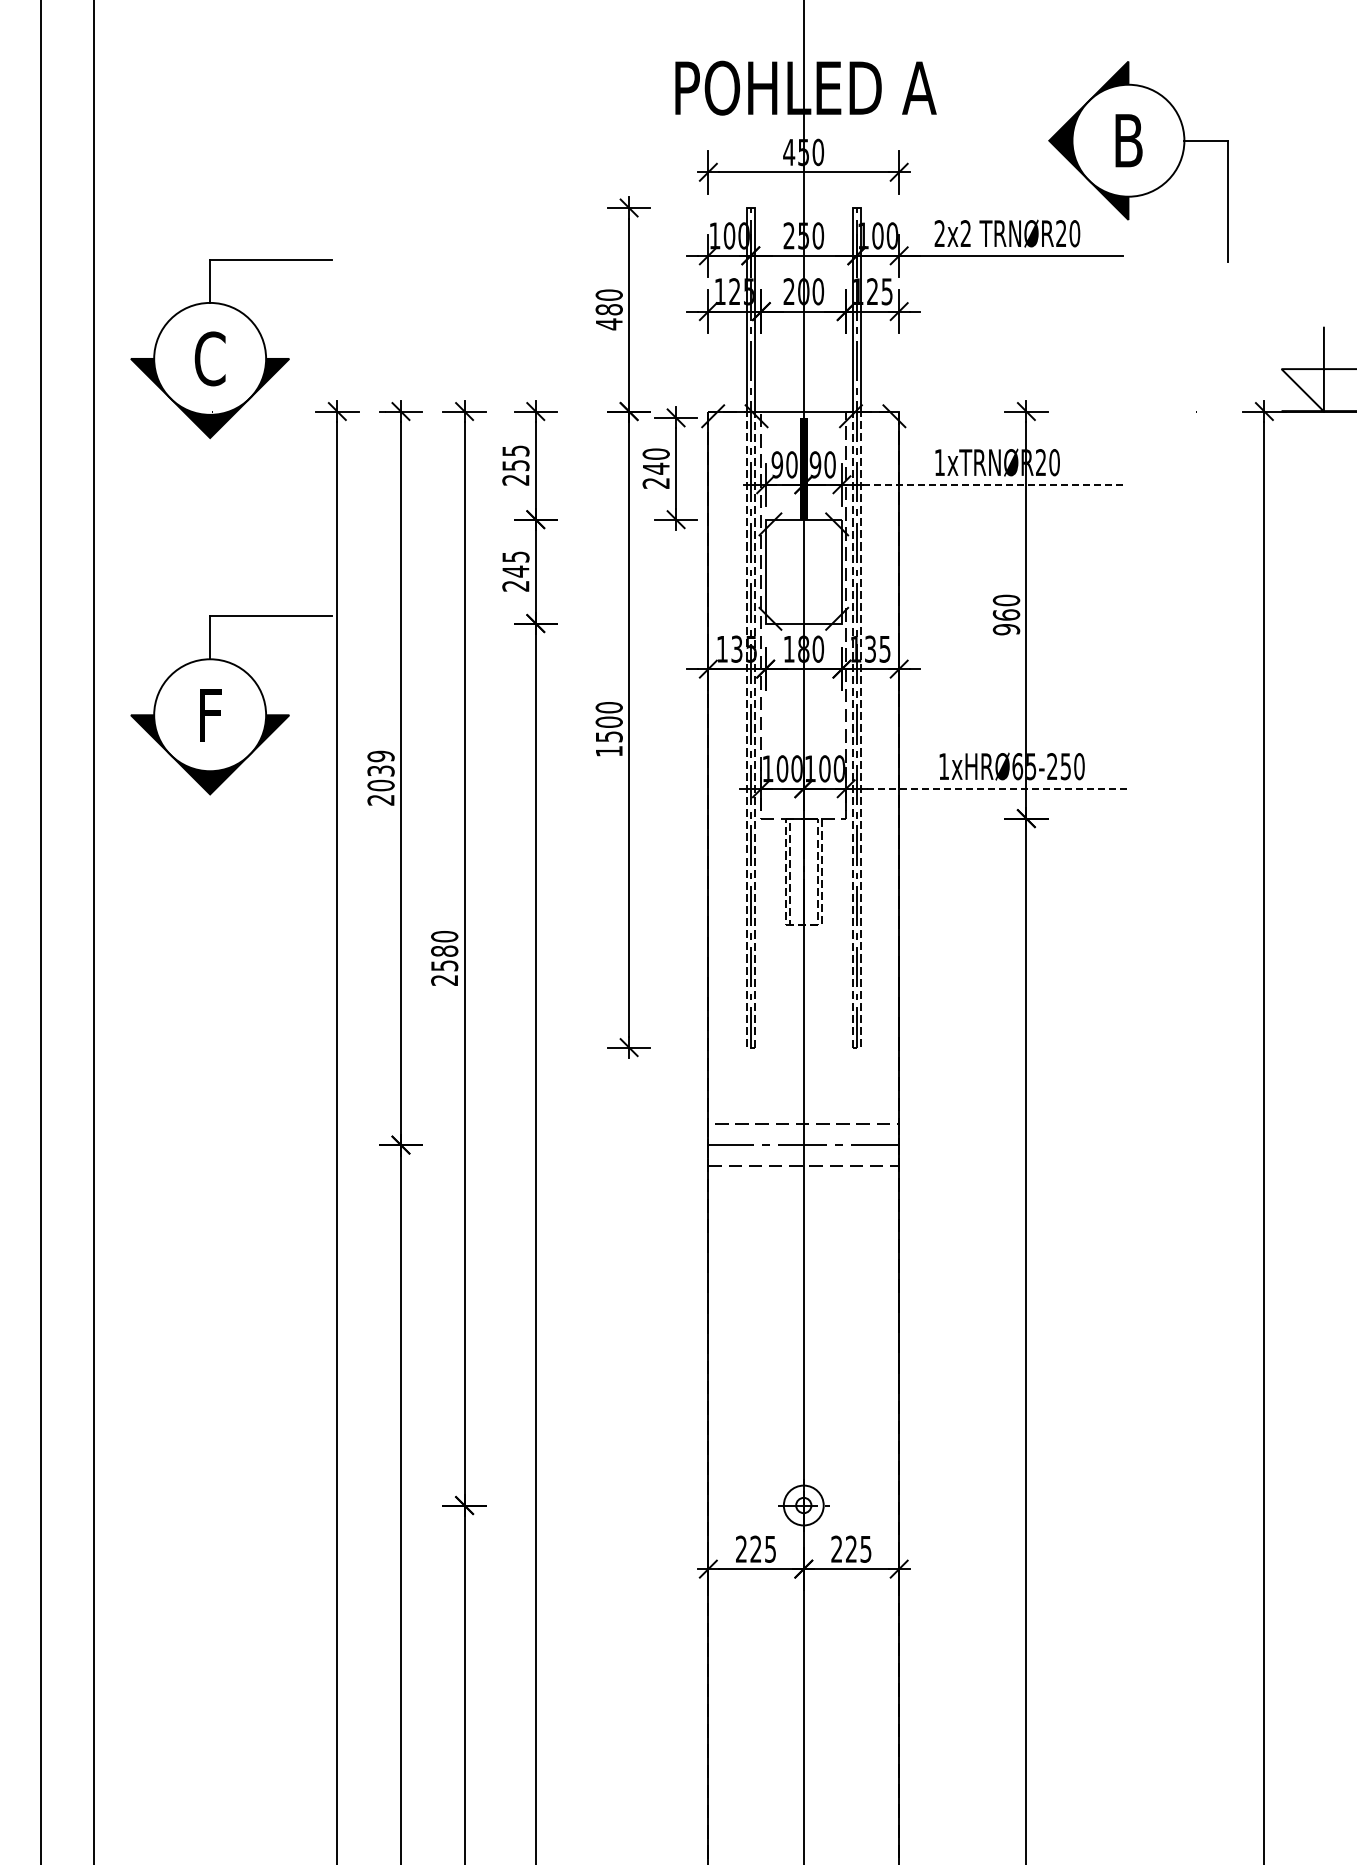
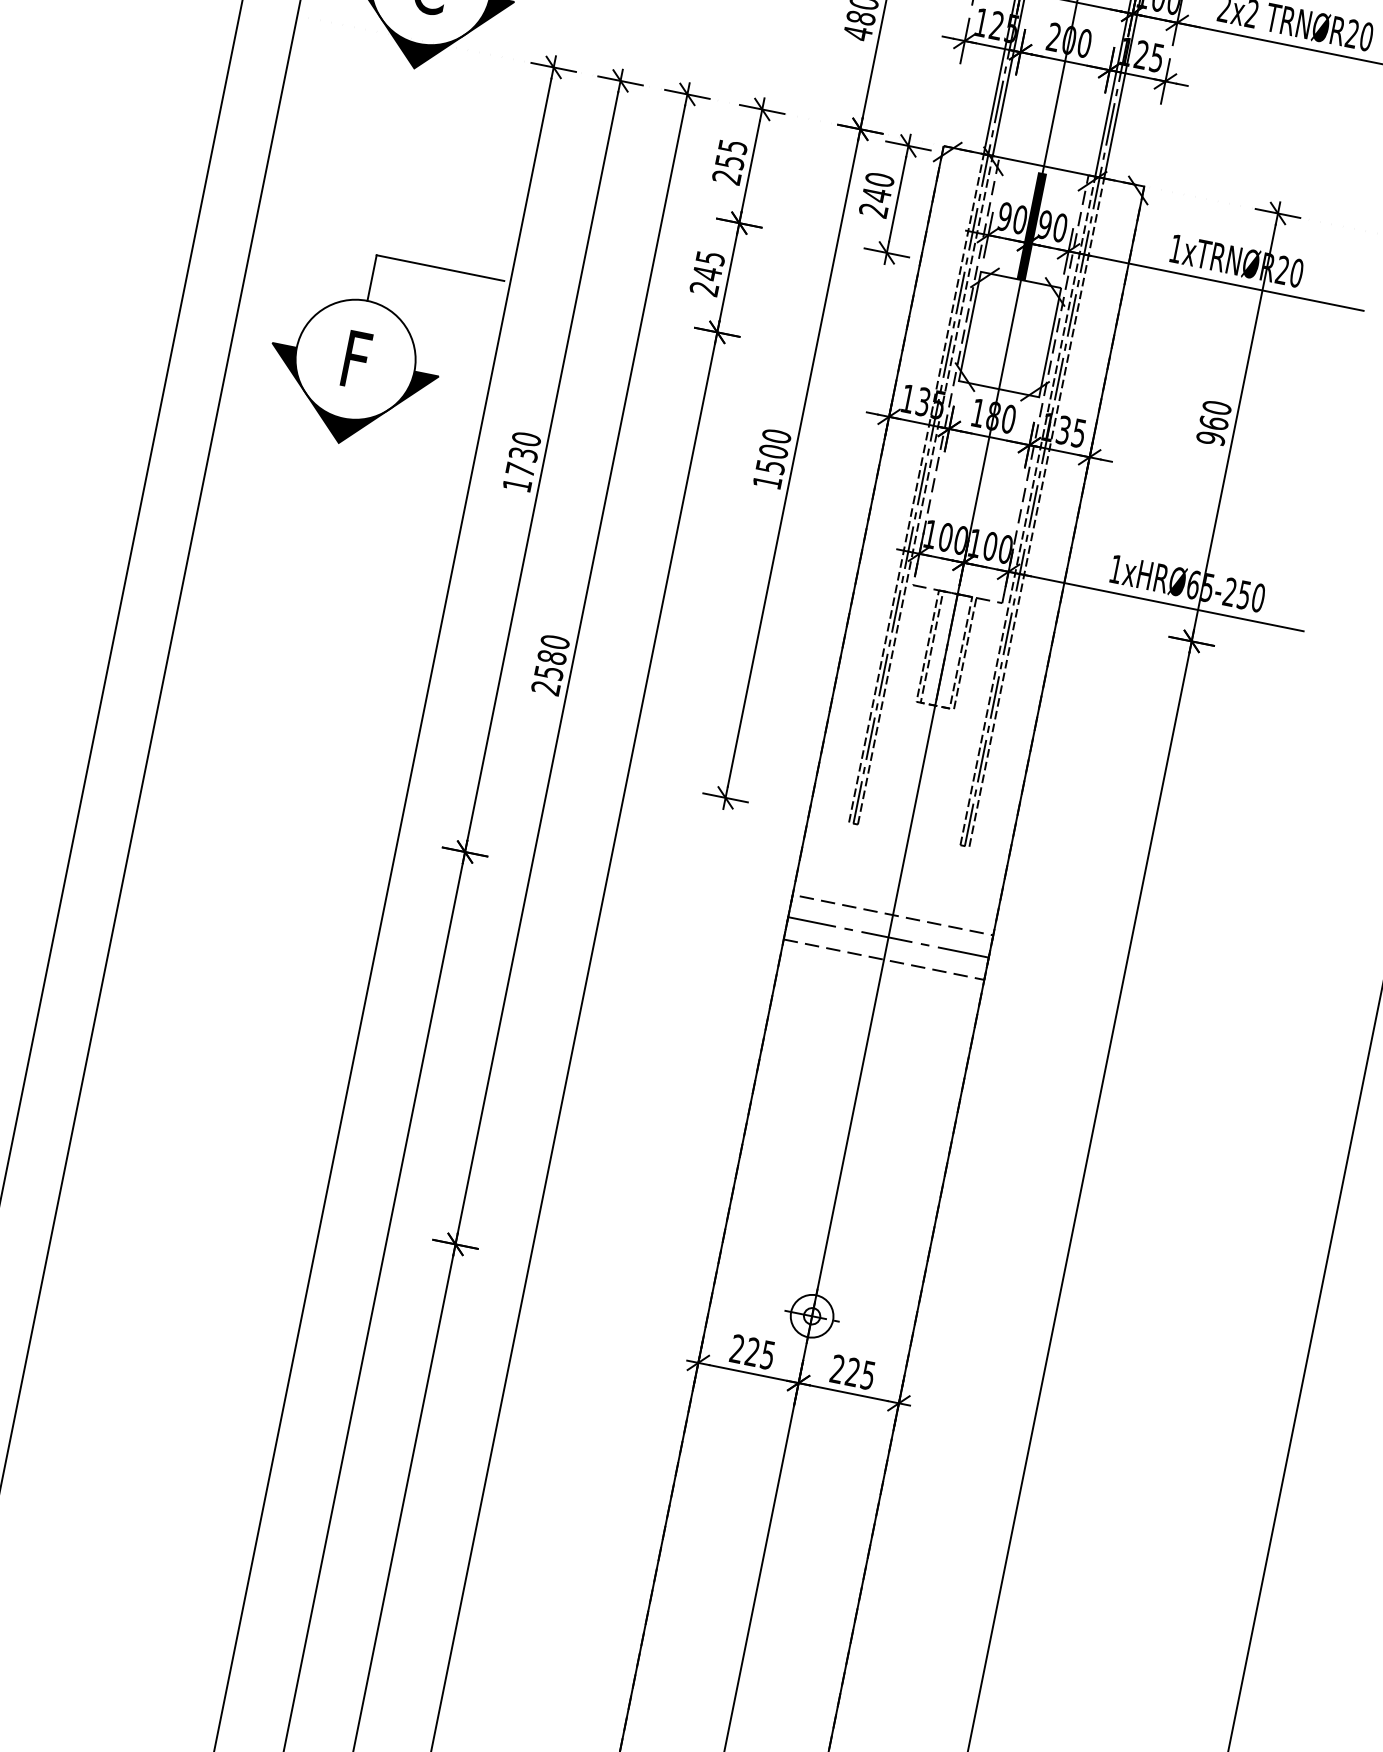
line: (981, 484) -> (1215, 280), dashed -> solid
text: (380, 777) -> (521, 461), 2039 -> 1730
line: (986, 788) -> (1156, 601), dashed -> solid

